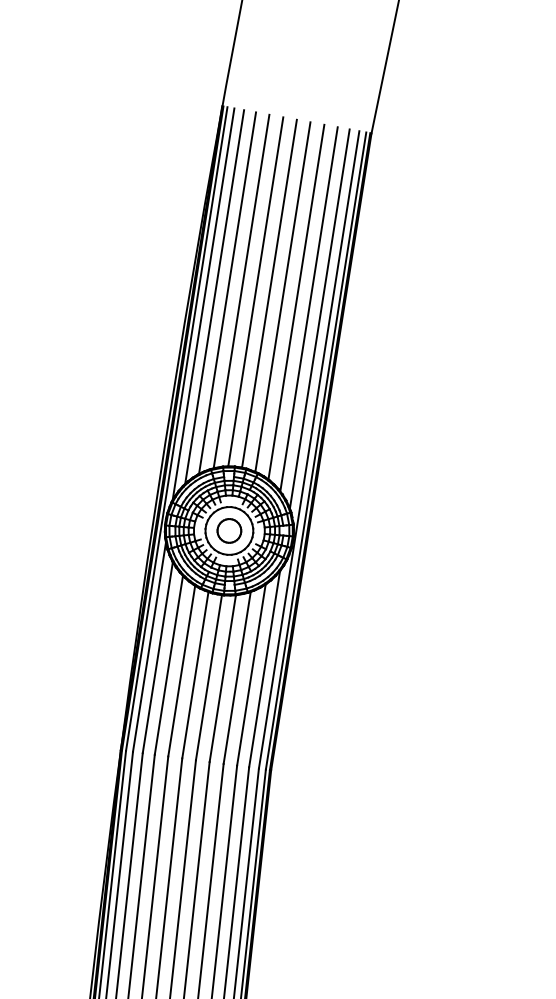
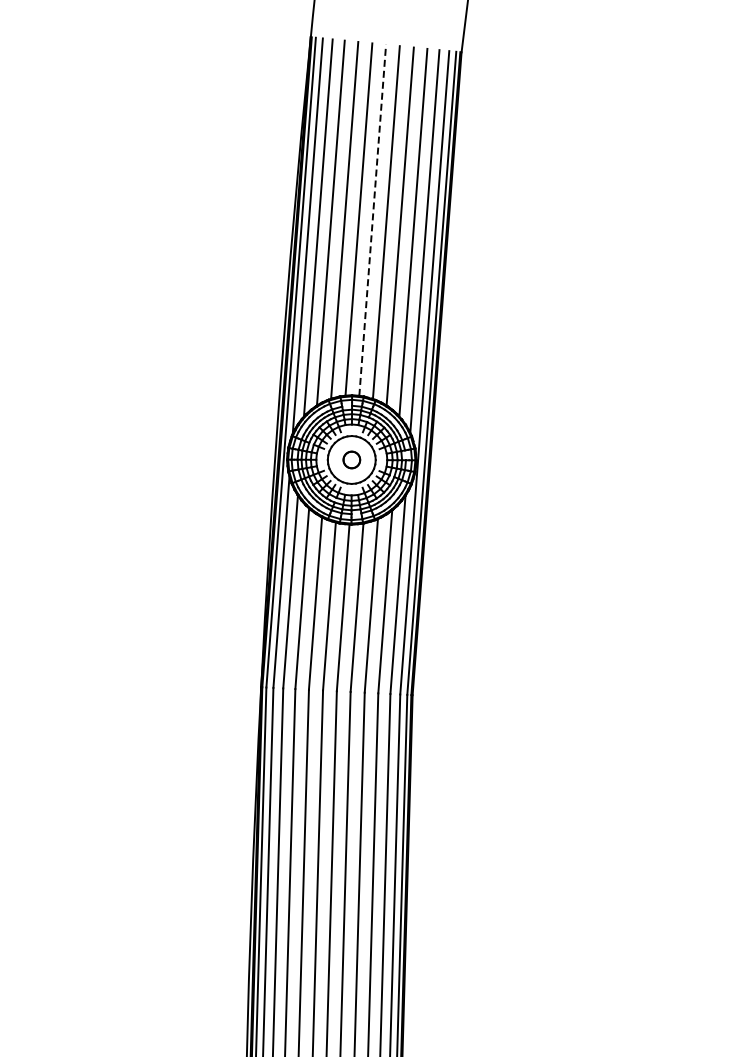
line: (269, 292) -> (372, 219), solid -> dashed
part: (229, 530) -> (351, 459), size x0.7

